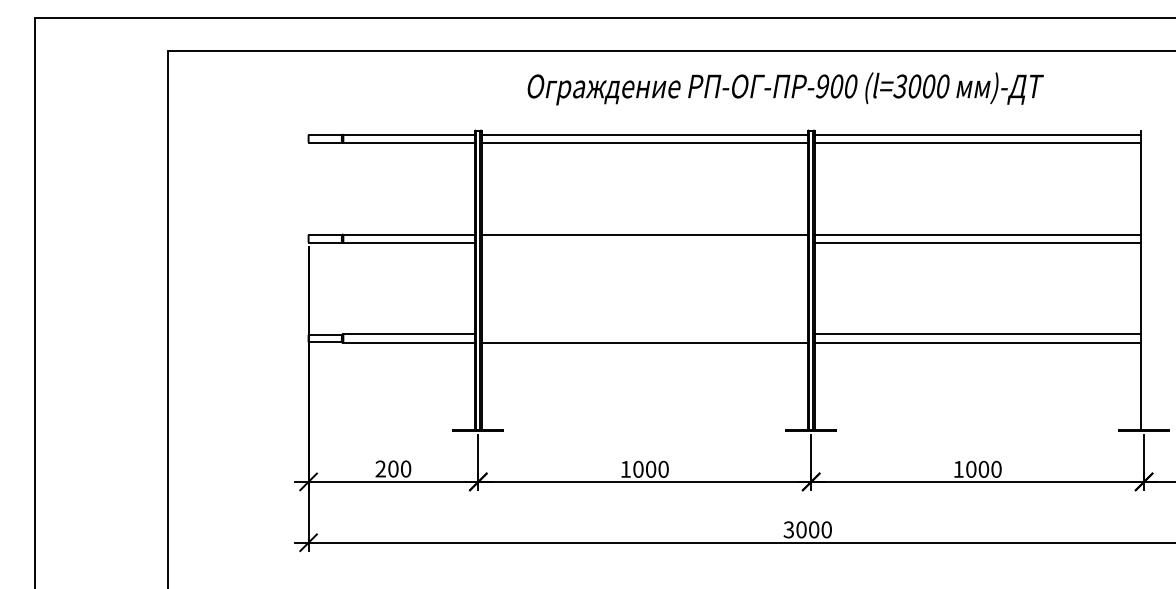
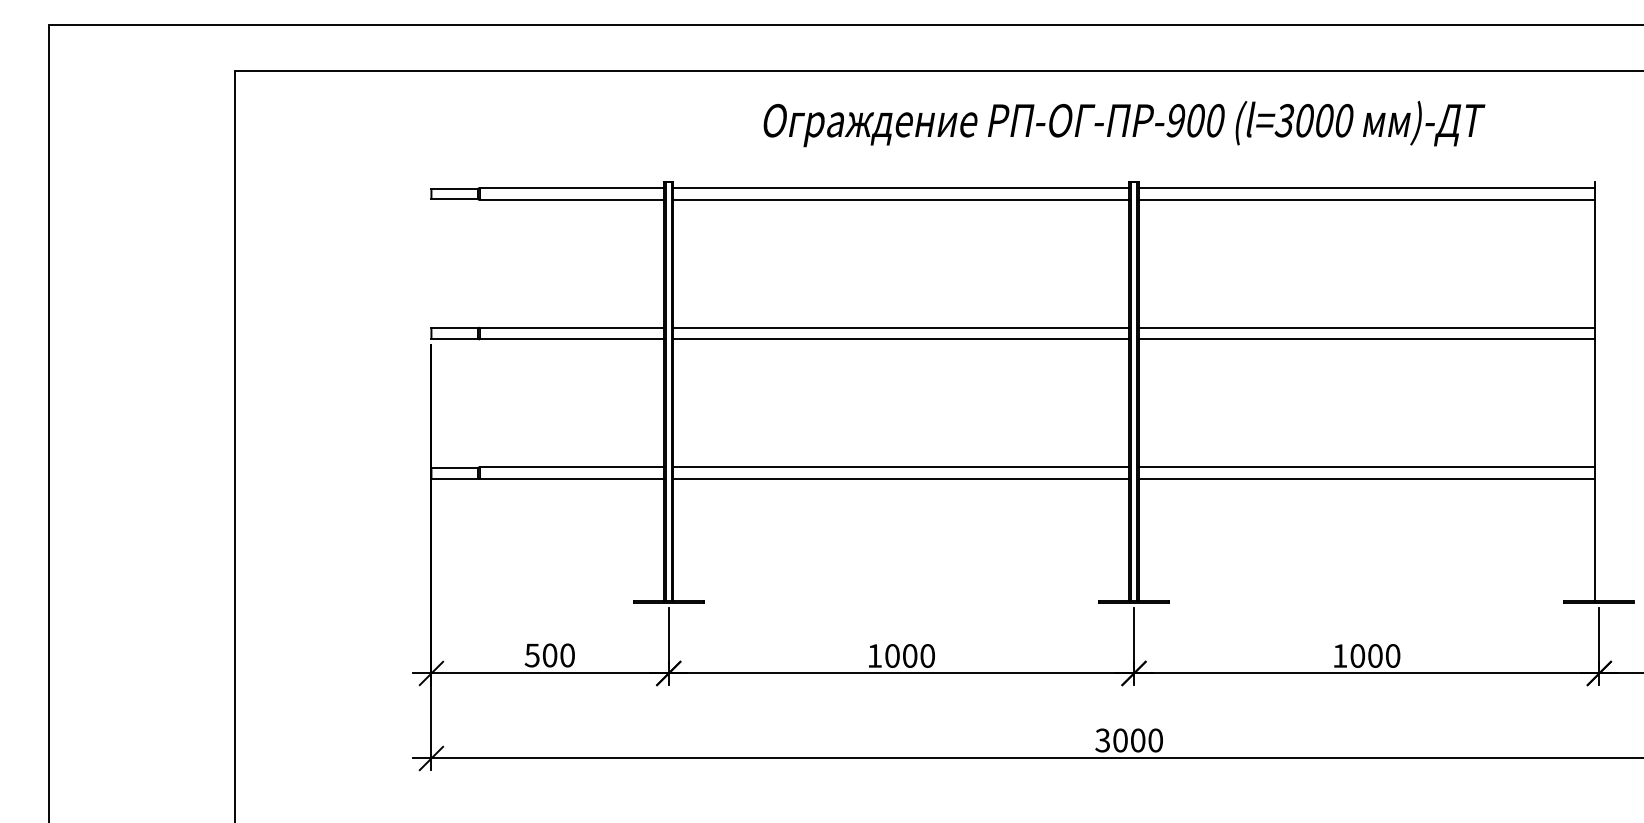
text: (785, 89) -> (1124, 124), moved
line: (644, 242) -> (901, 339), added
line: (644, 334) -> (901, 467), added
text: (380, 469) -> (531, 655), 200 -> 500

